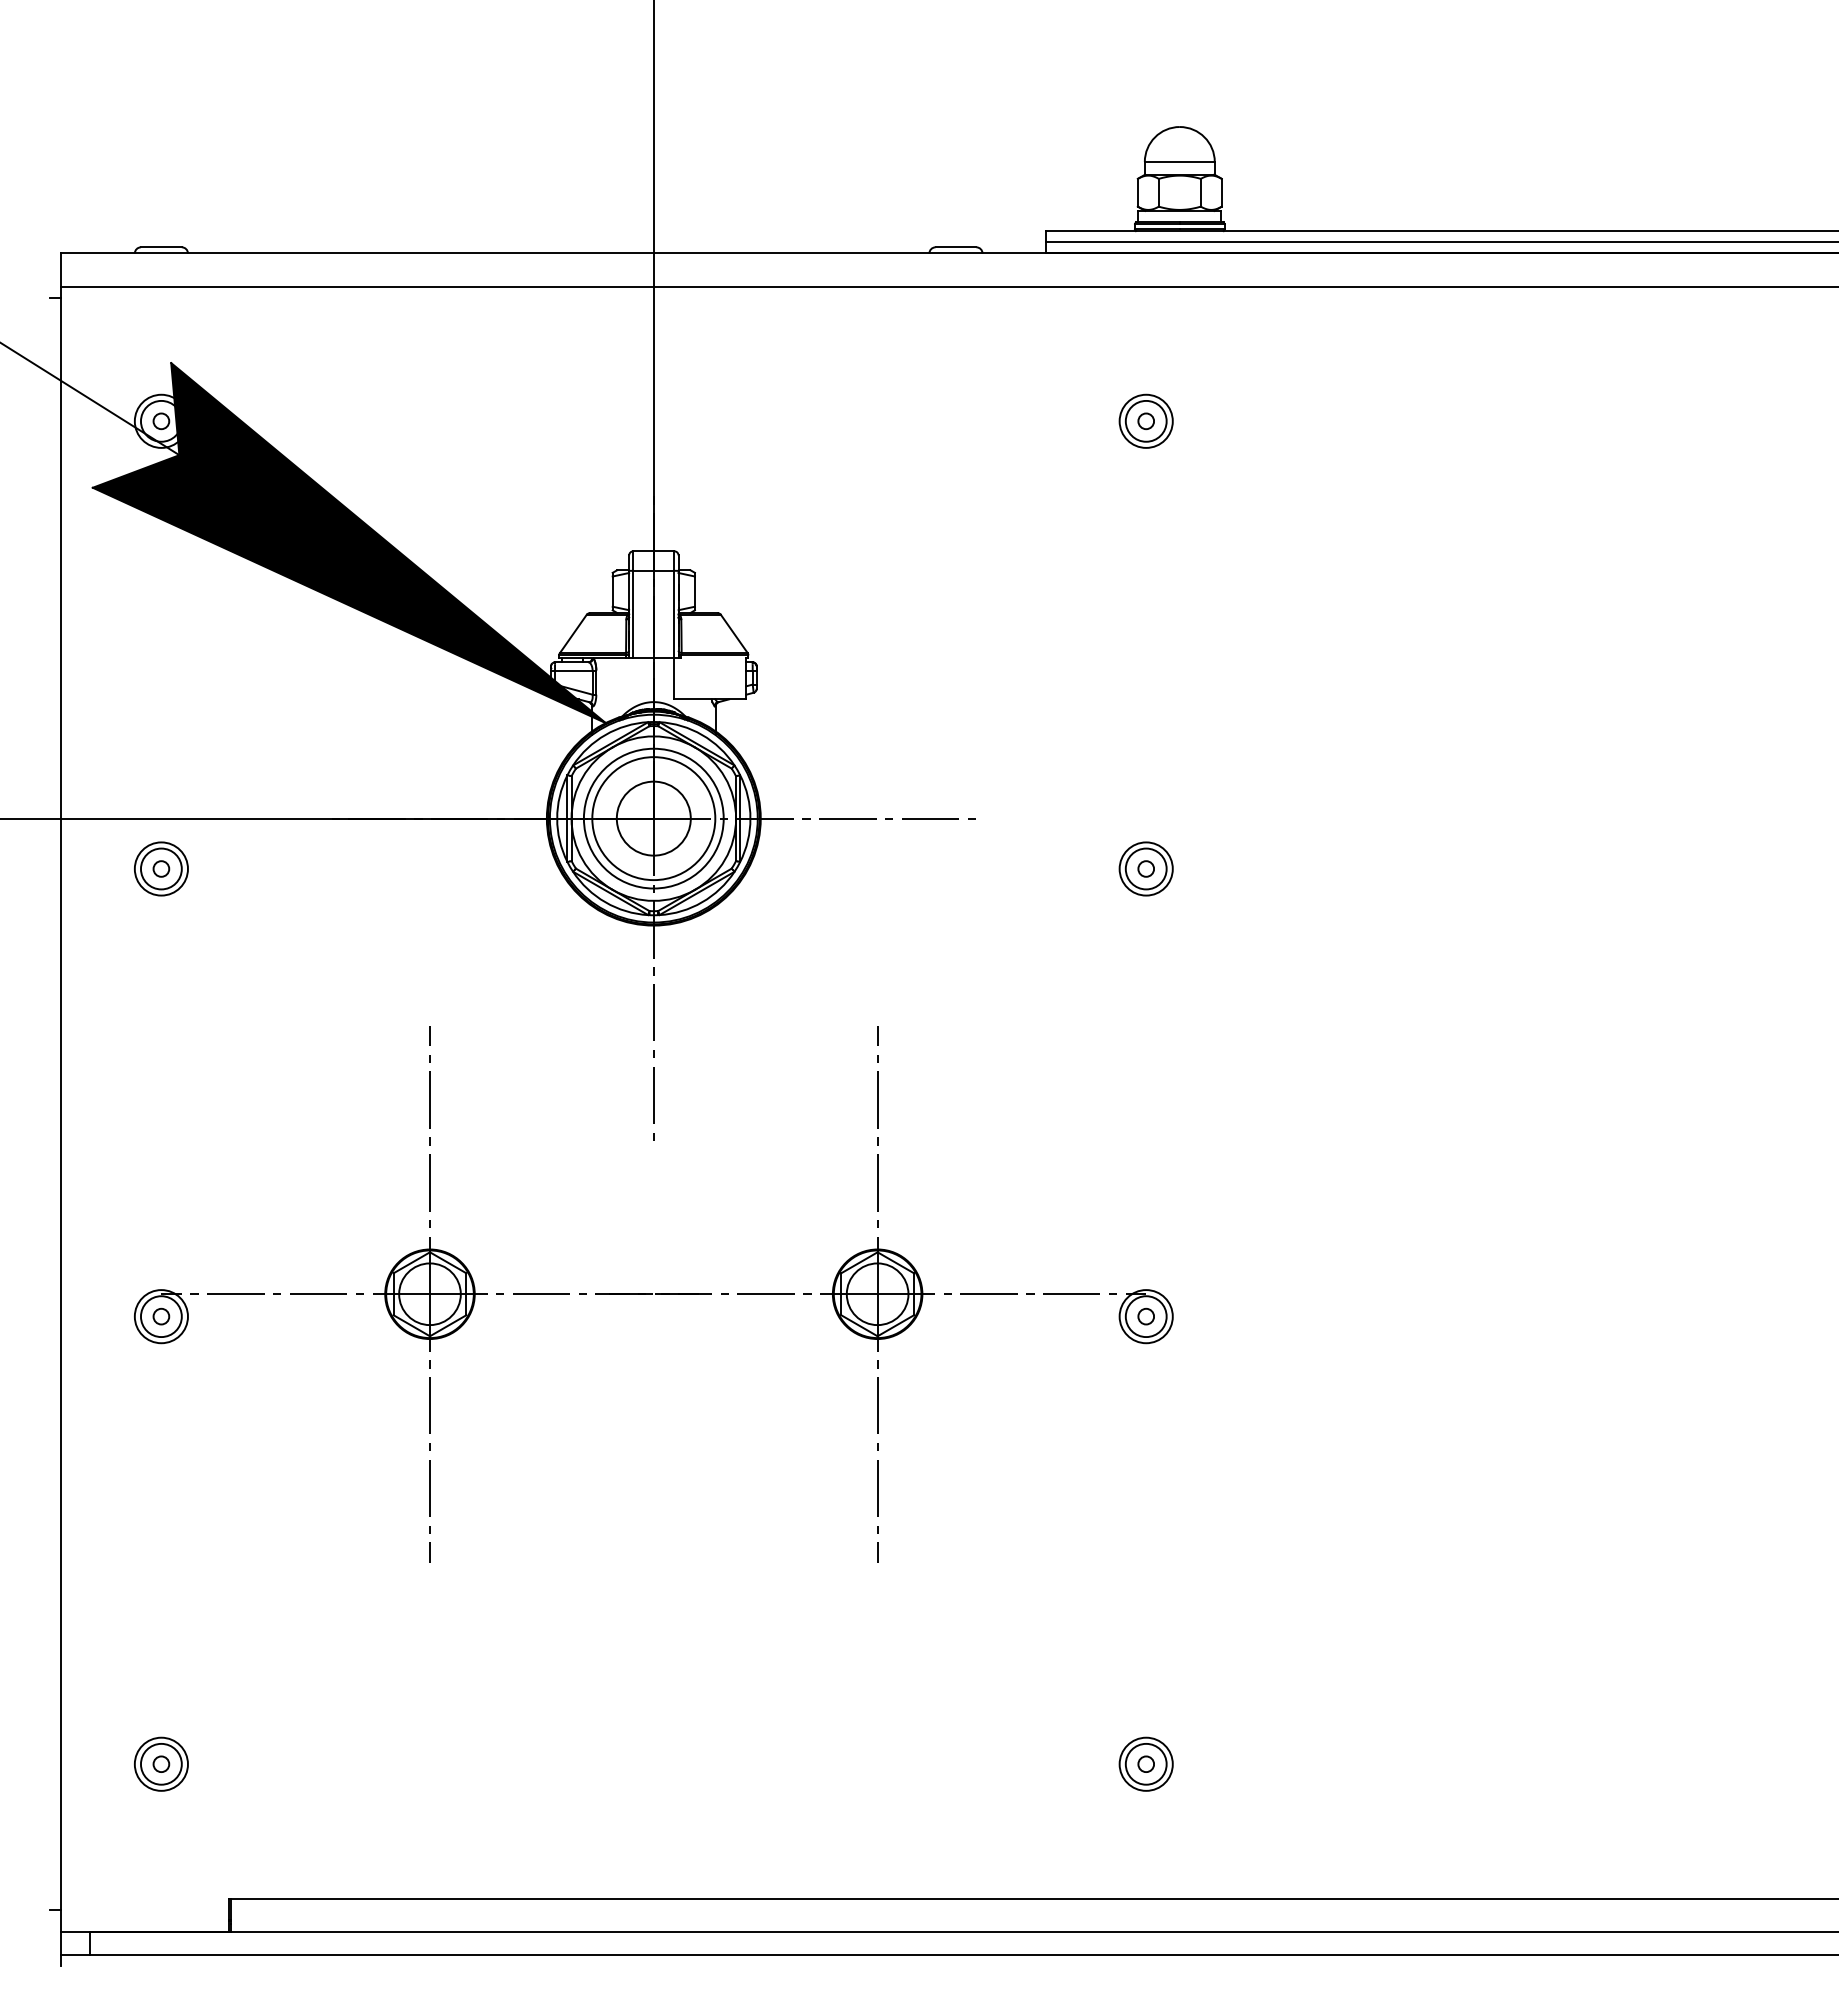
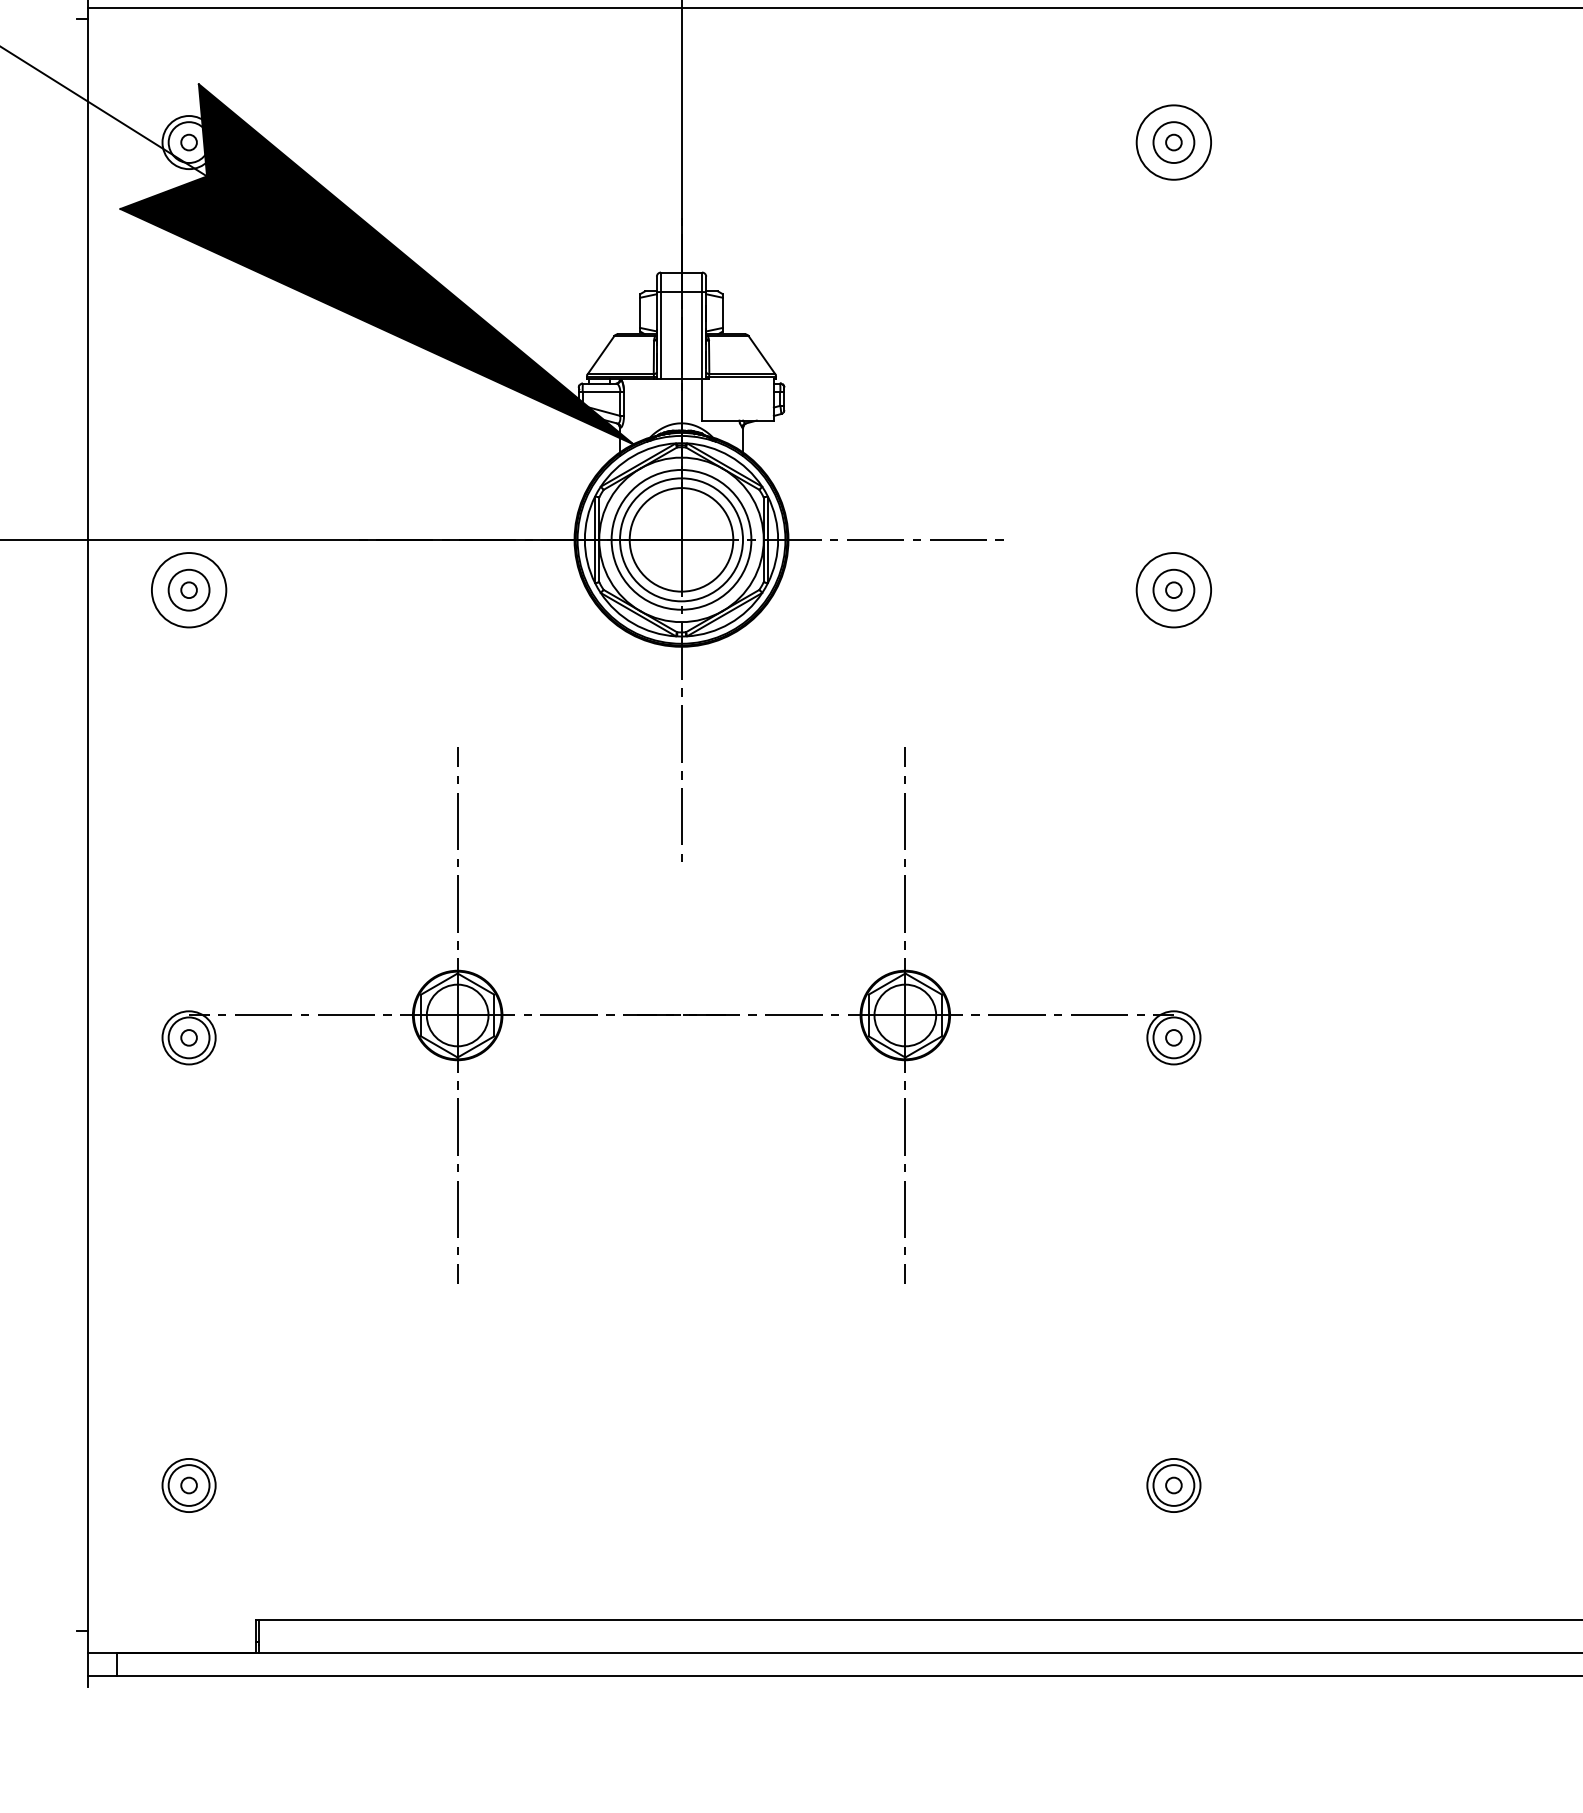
circle: (1145, 420) -> (1173, 141), size x1.4
circle: (653, 818) -> (681, 539), size x1.4
circle: (160, 868) -> (188, 589), size x1.4
circle: (1145, 868) -> (1173, 589), size x1.4

